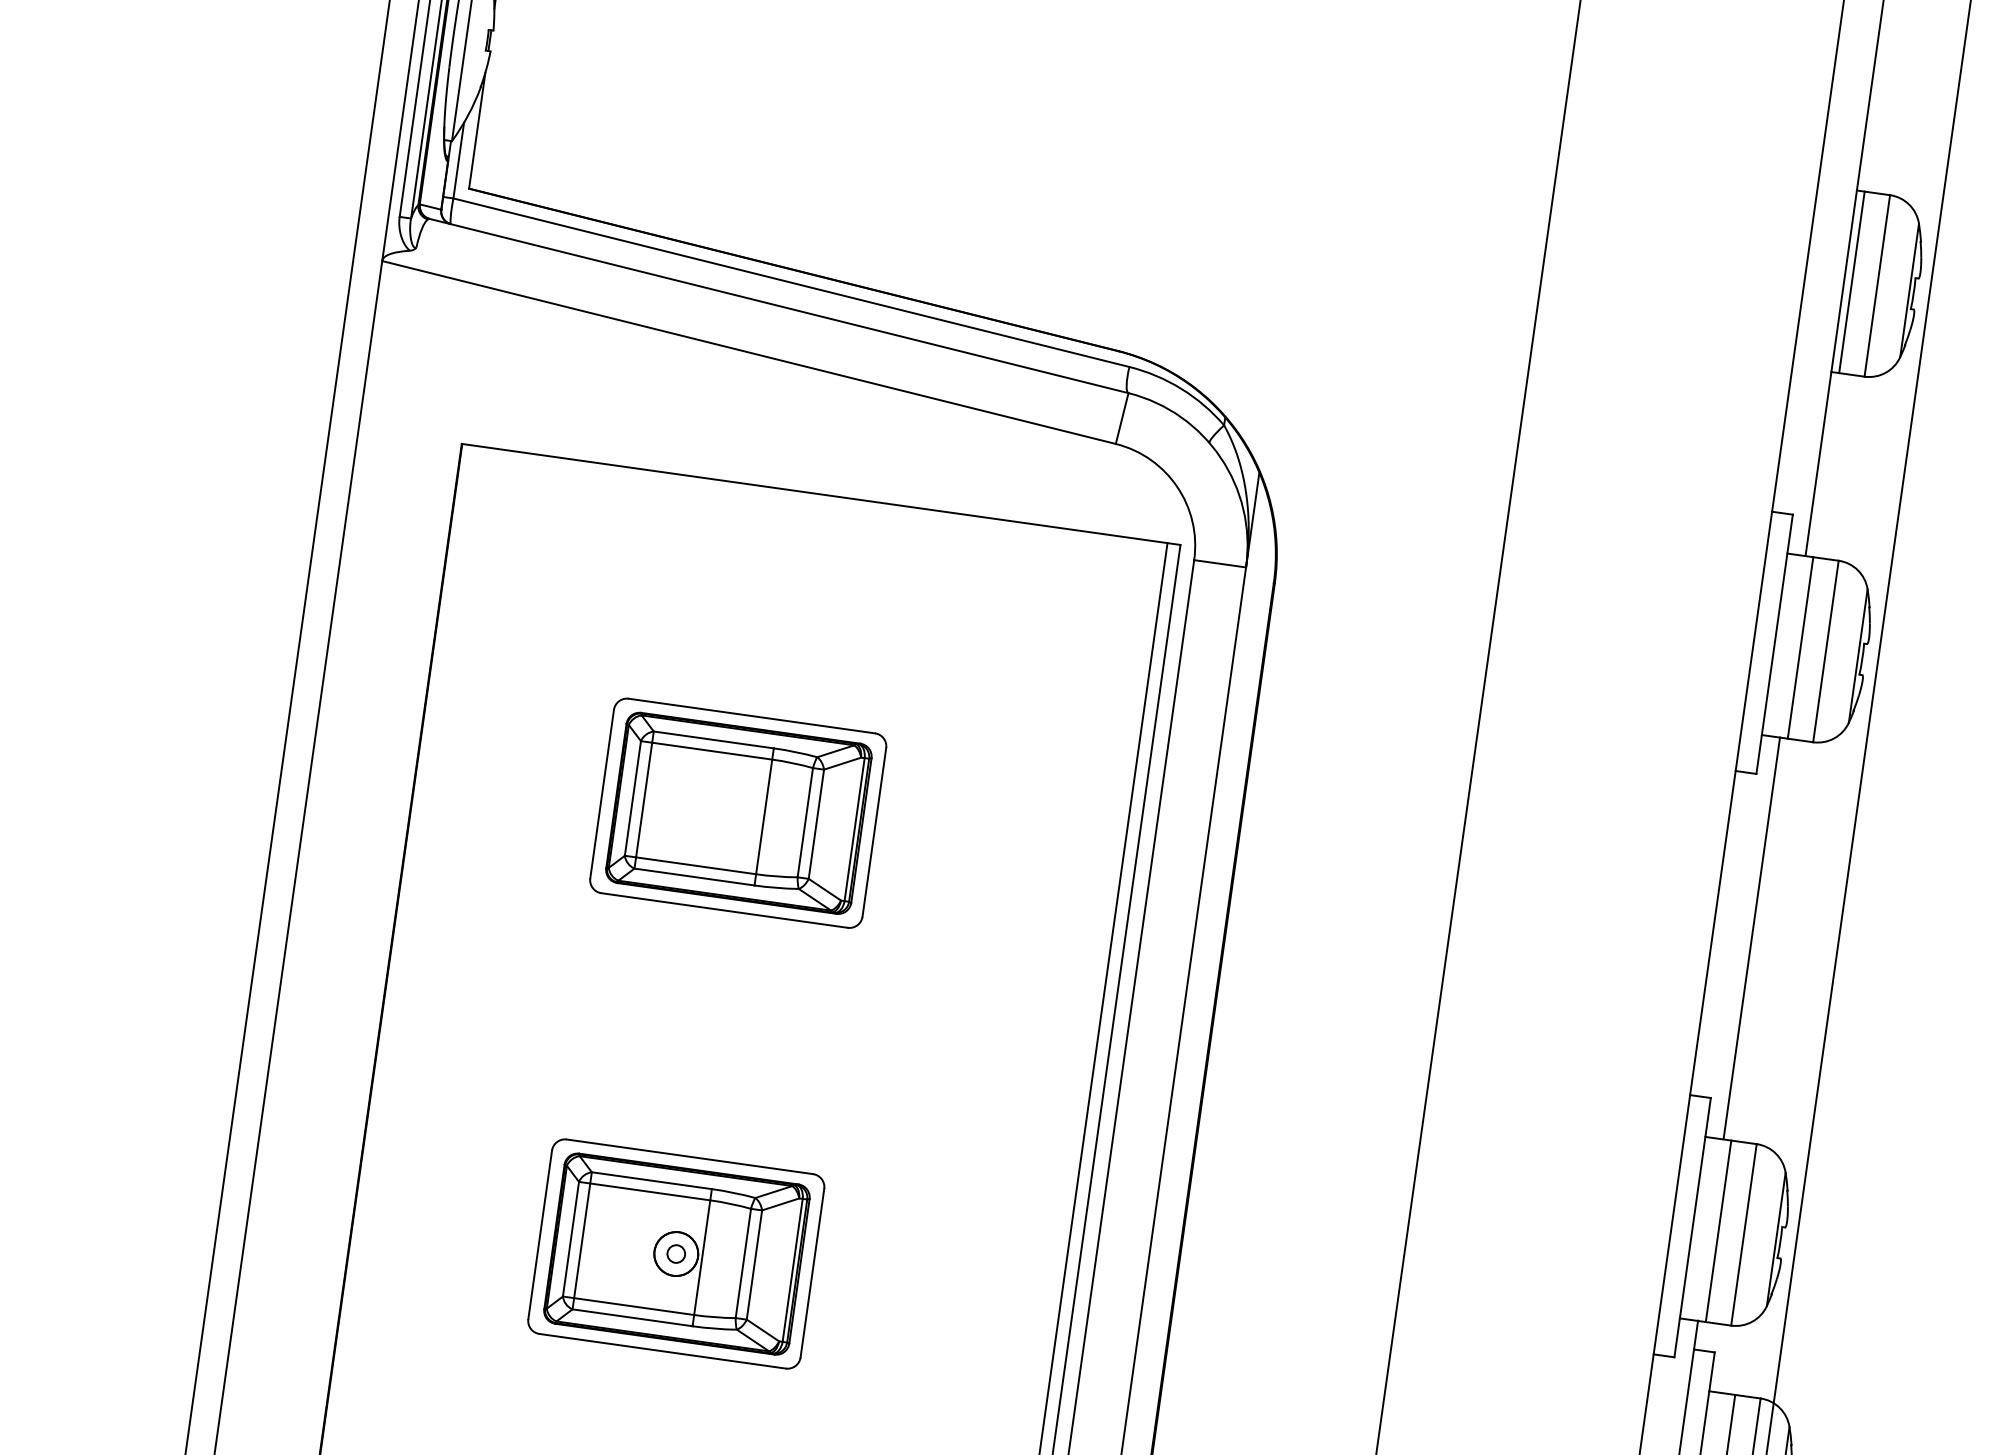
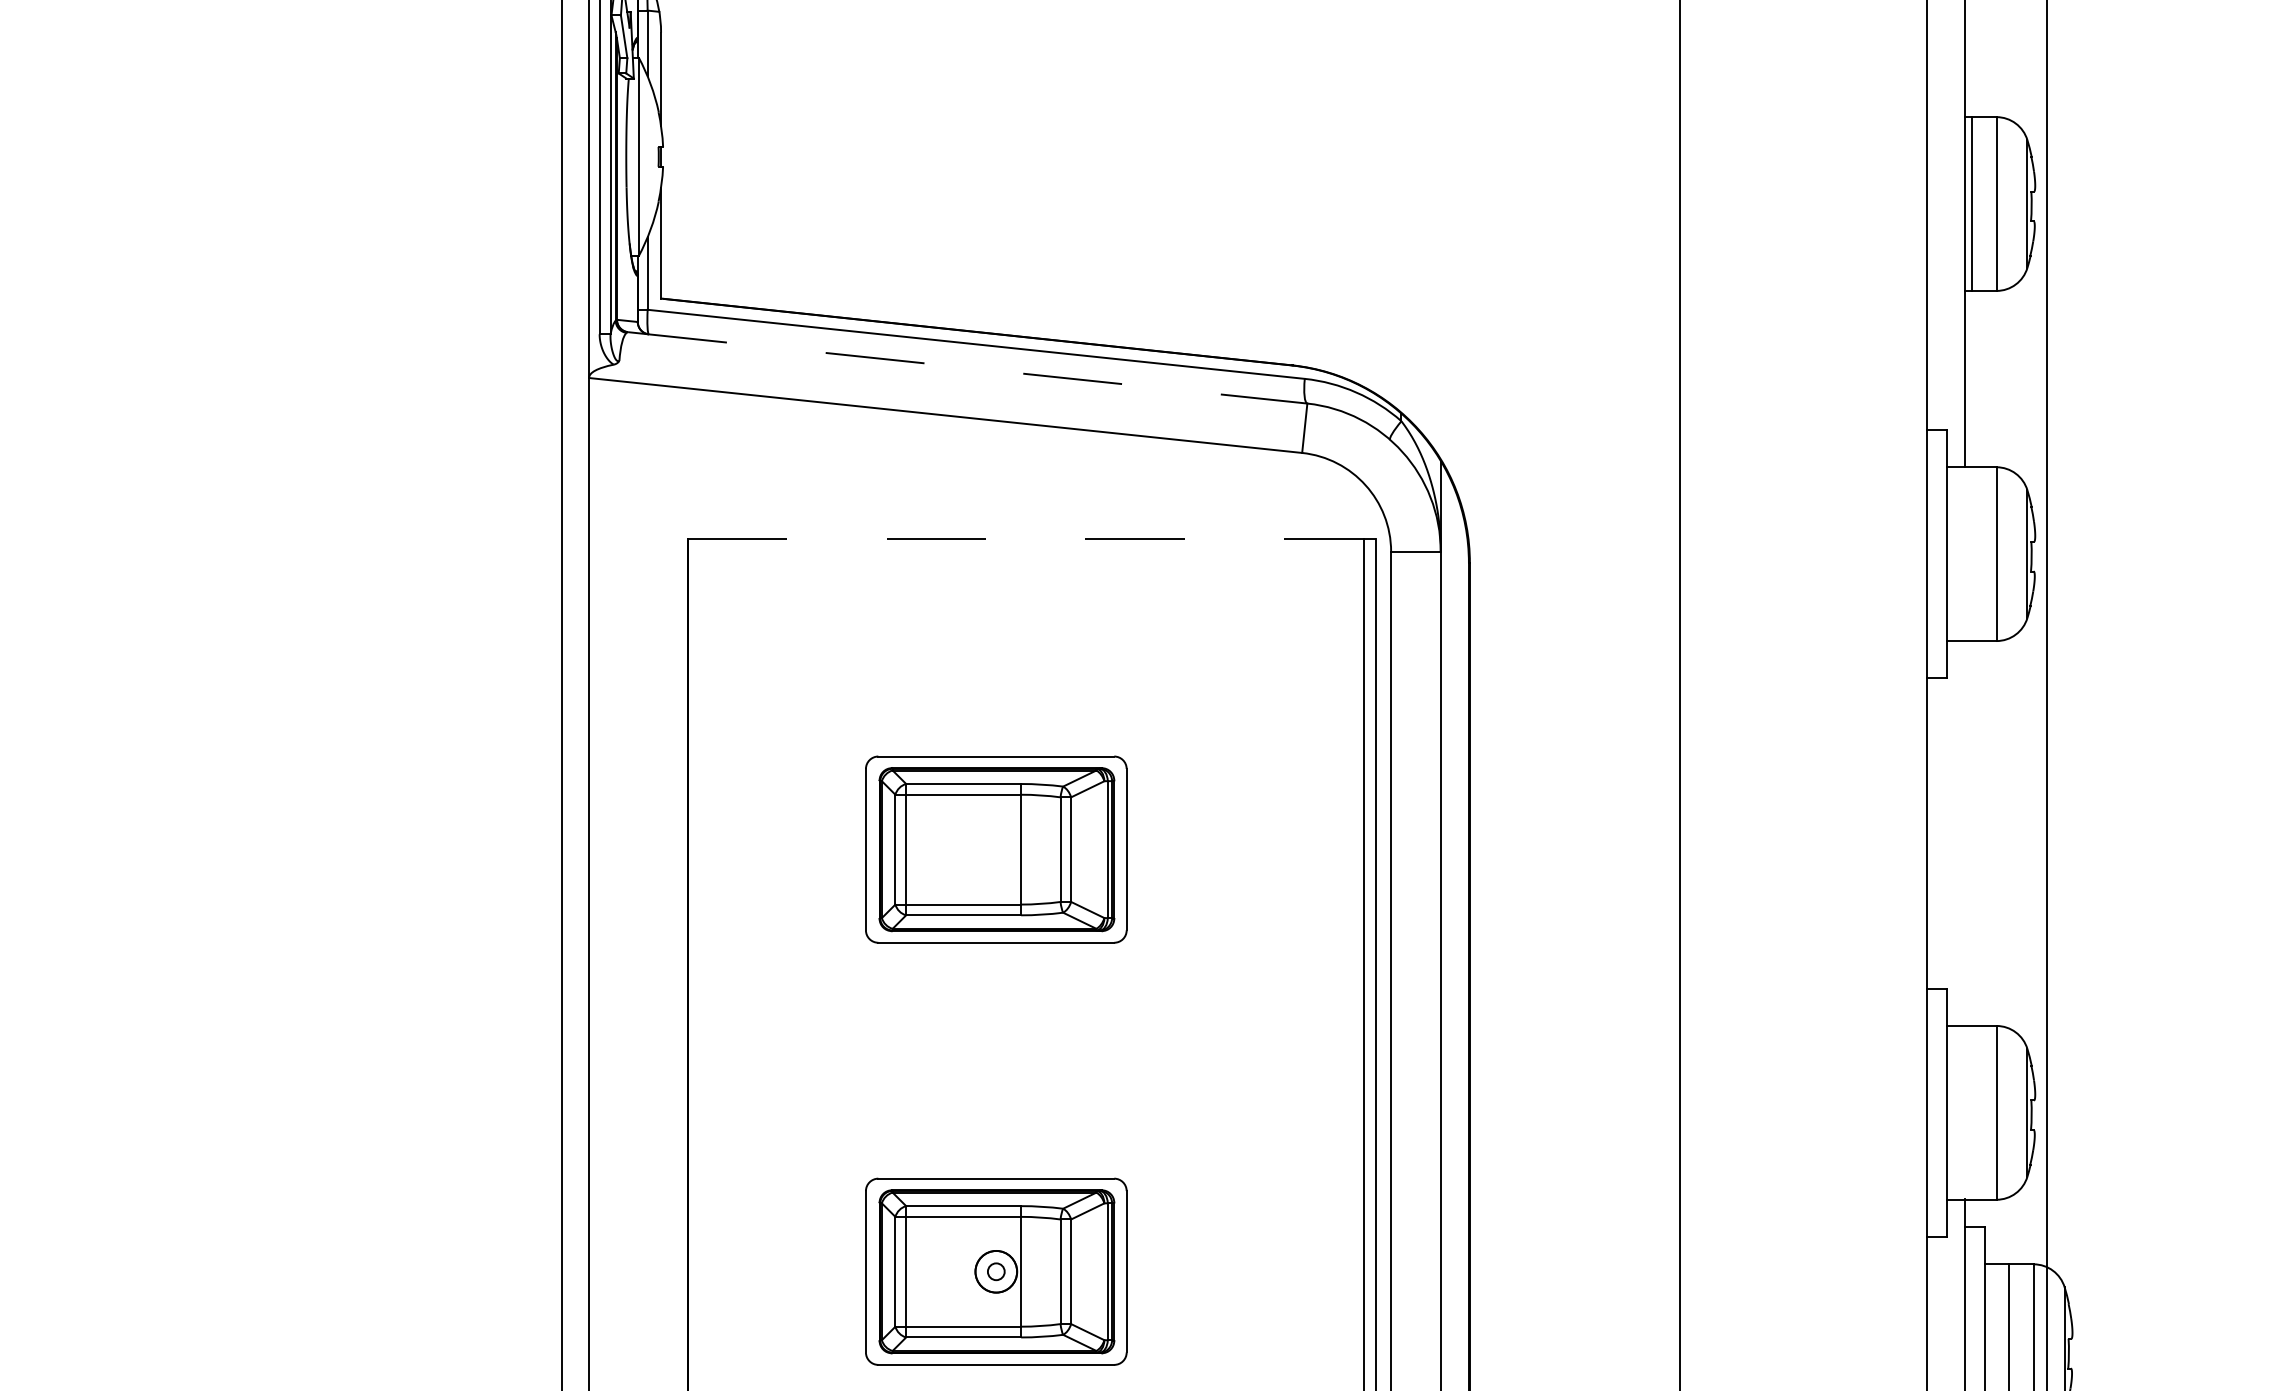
line: (779, 305) -> (968, 367), solid -> dashed
line: (821, 494) -> (1032, 539), solid -> dashed
line: (1800, 648) -> (1972, 554), removed
line: (1751, 937) -> (1964, 832), removed
line: (1718, 1230) -> (1972, 1112), removed

